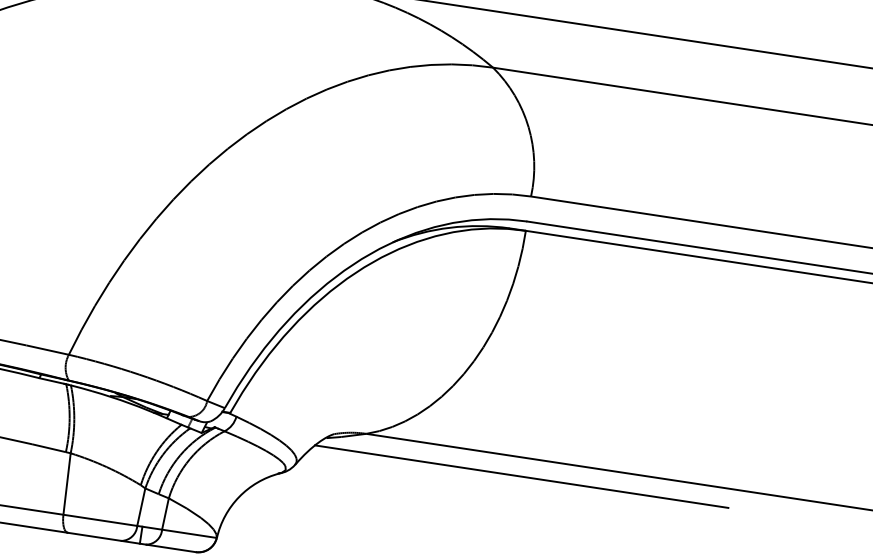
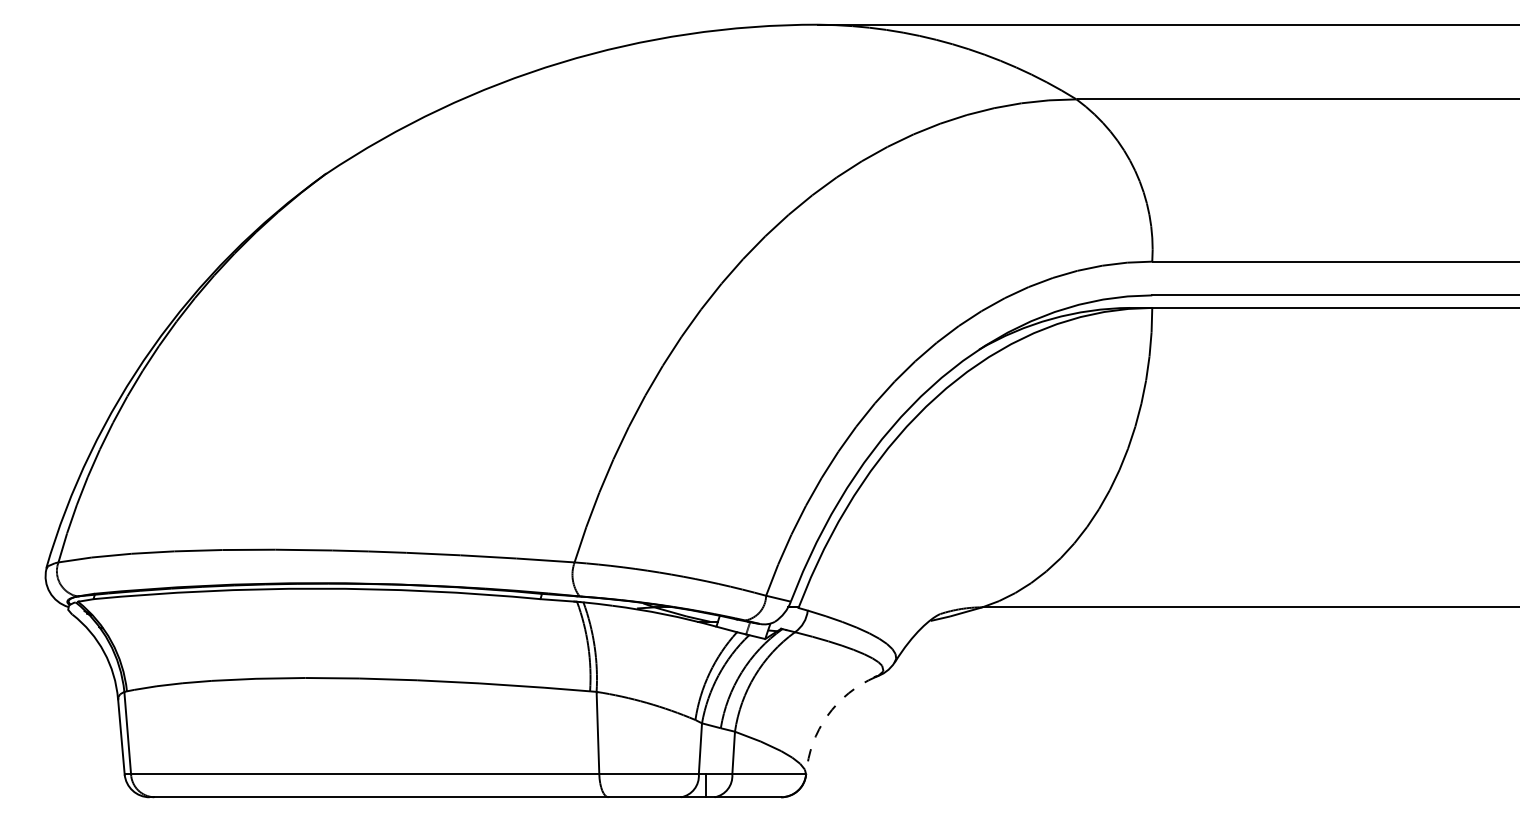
line: (521, 476) -> (1195, 632), removed
arc: (239, 496) -> (827, 715), solid -> dashed

